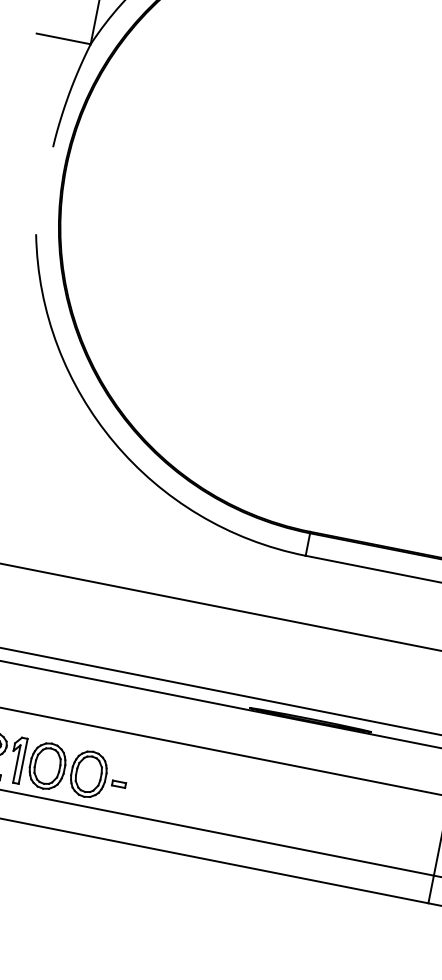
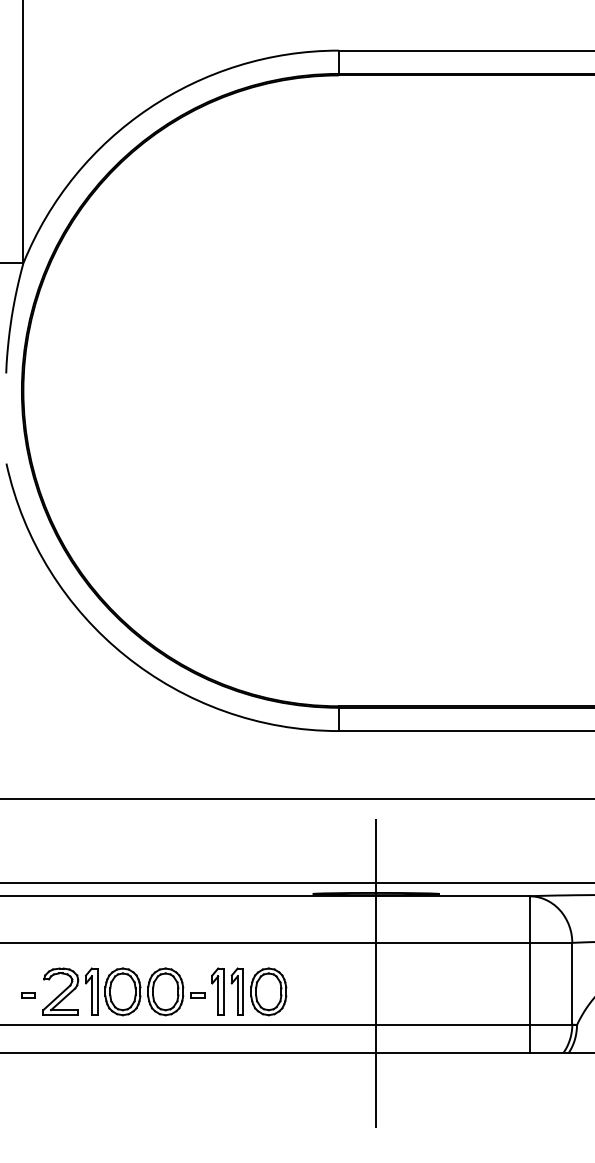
part: (169, 789) -> (249, 991), added
line: (295, 796) -> (376, 973), added

